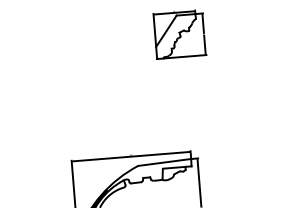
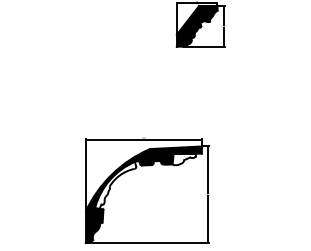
fill: (175, 35) -> (196, 25), added
fill: (148, 174) -> (159, 158), added

